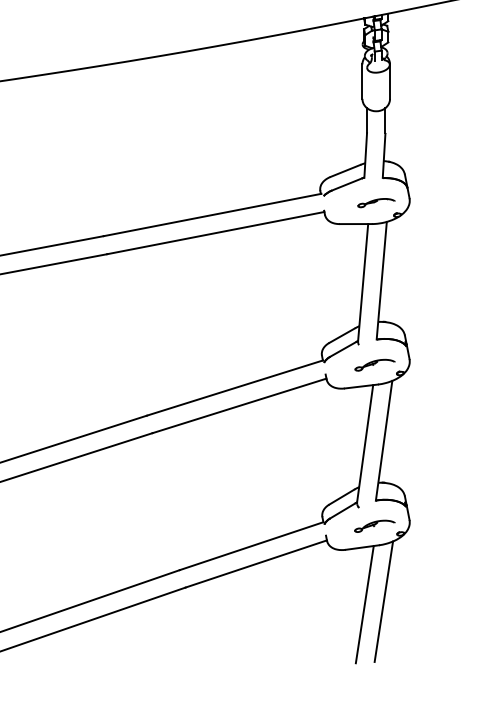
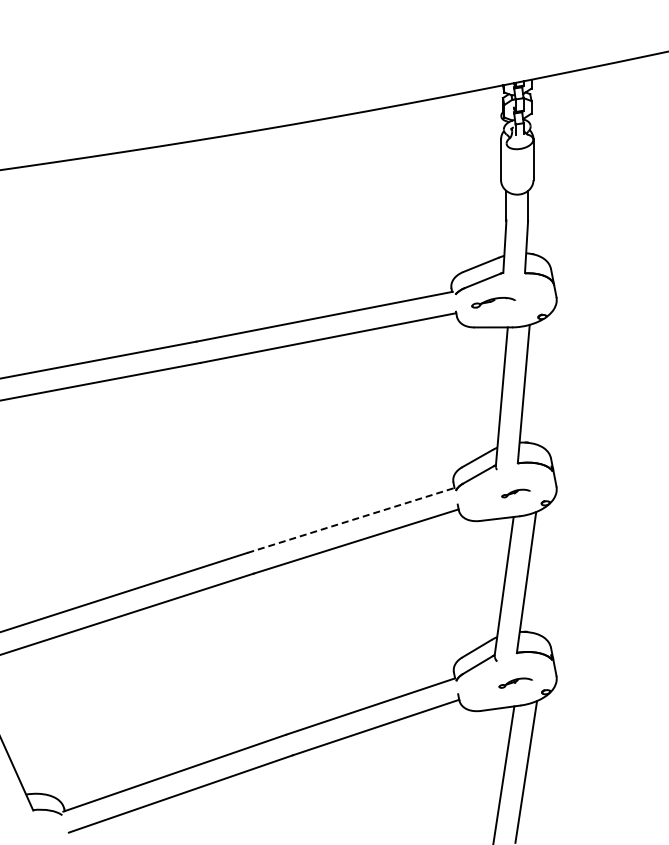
part: (376, 202) -> (493, 302), moved
part: (375, 365) -> (516, 493), size x0.6
line: (234, 388) -> (350, 520), solid -> dashed
part: (374, 525) -> (515, 682), size x0.7

